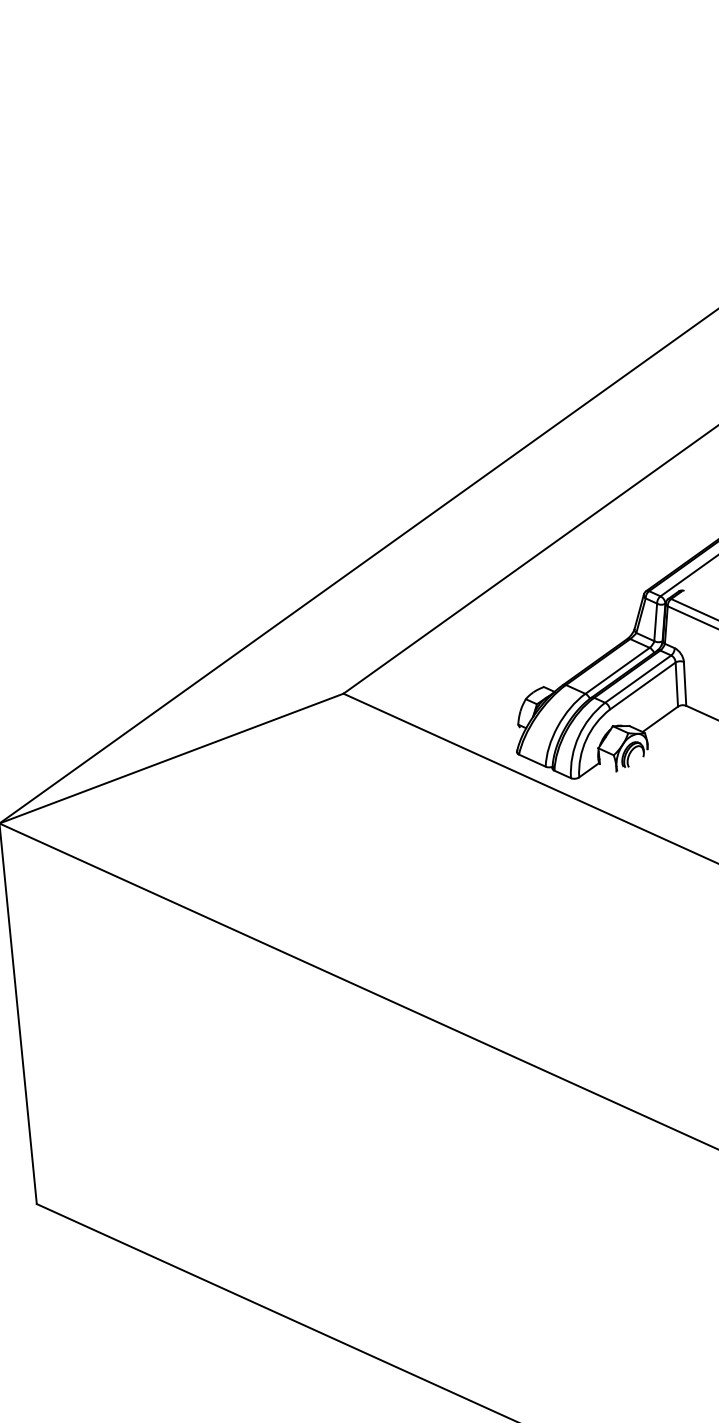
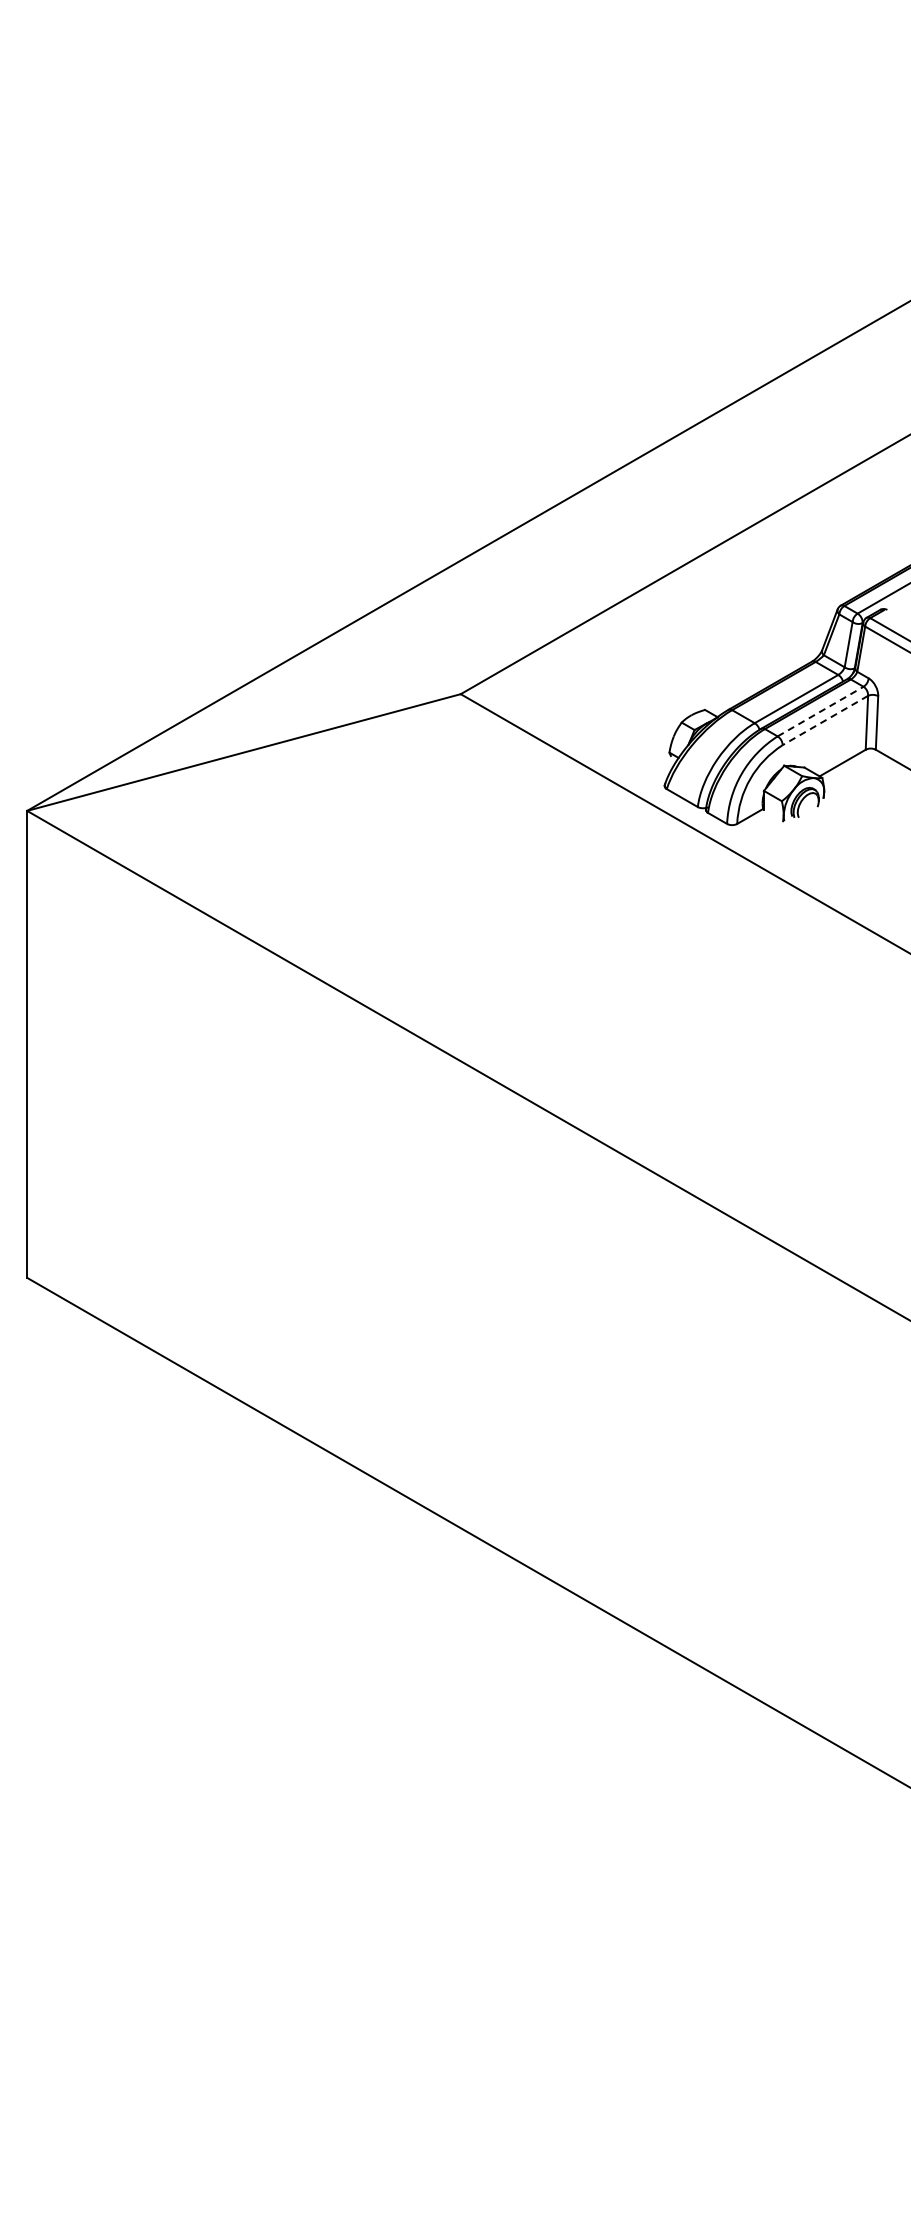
line: (638, 679) -> (820, 711), solid -> dashed
line: (642, 686) -> (824, 720), solid -> dashed

